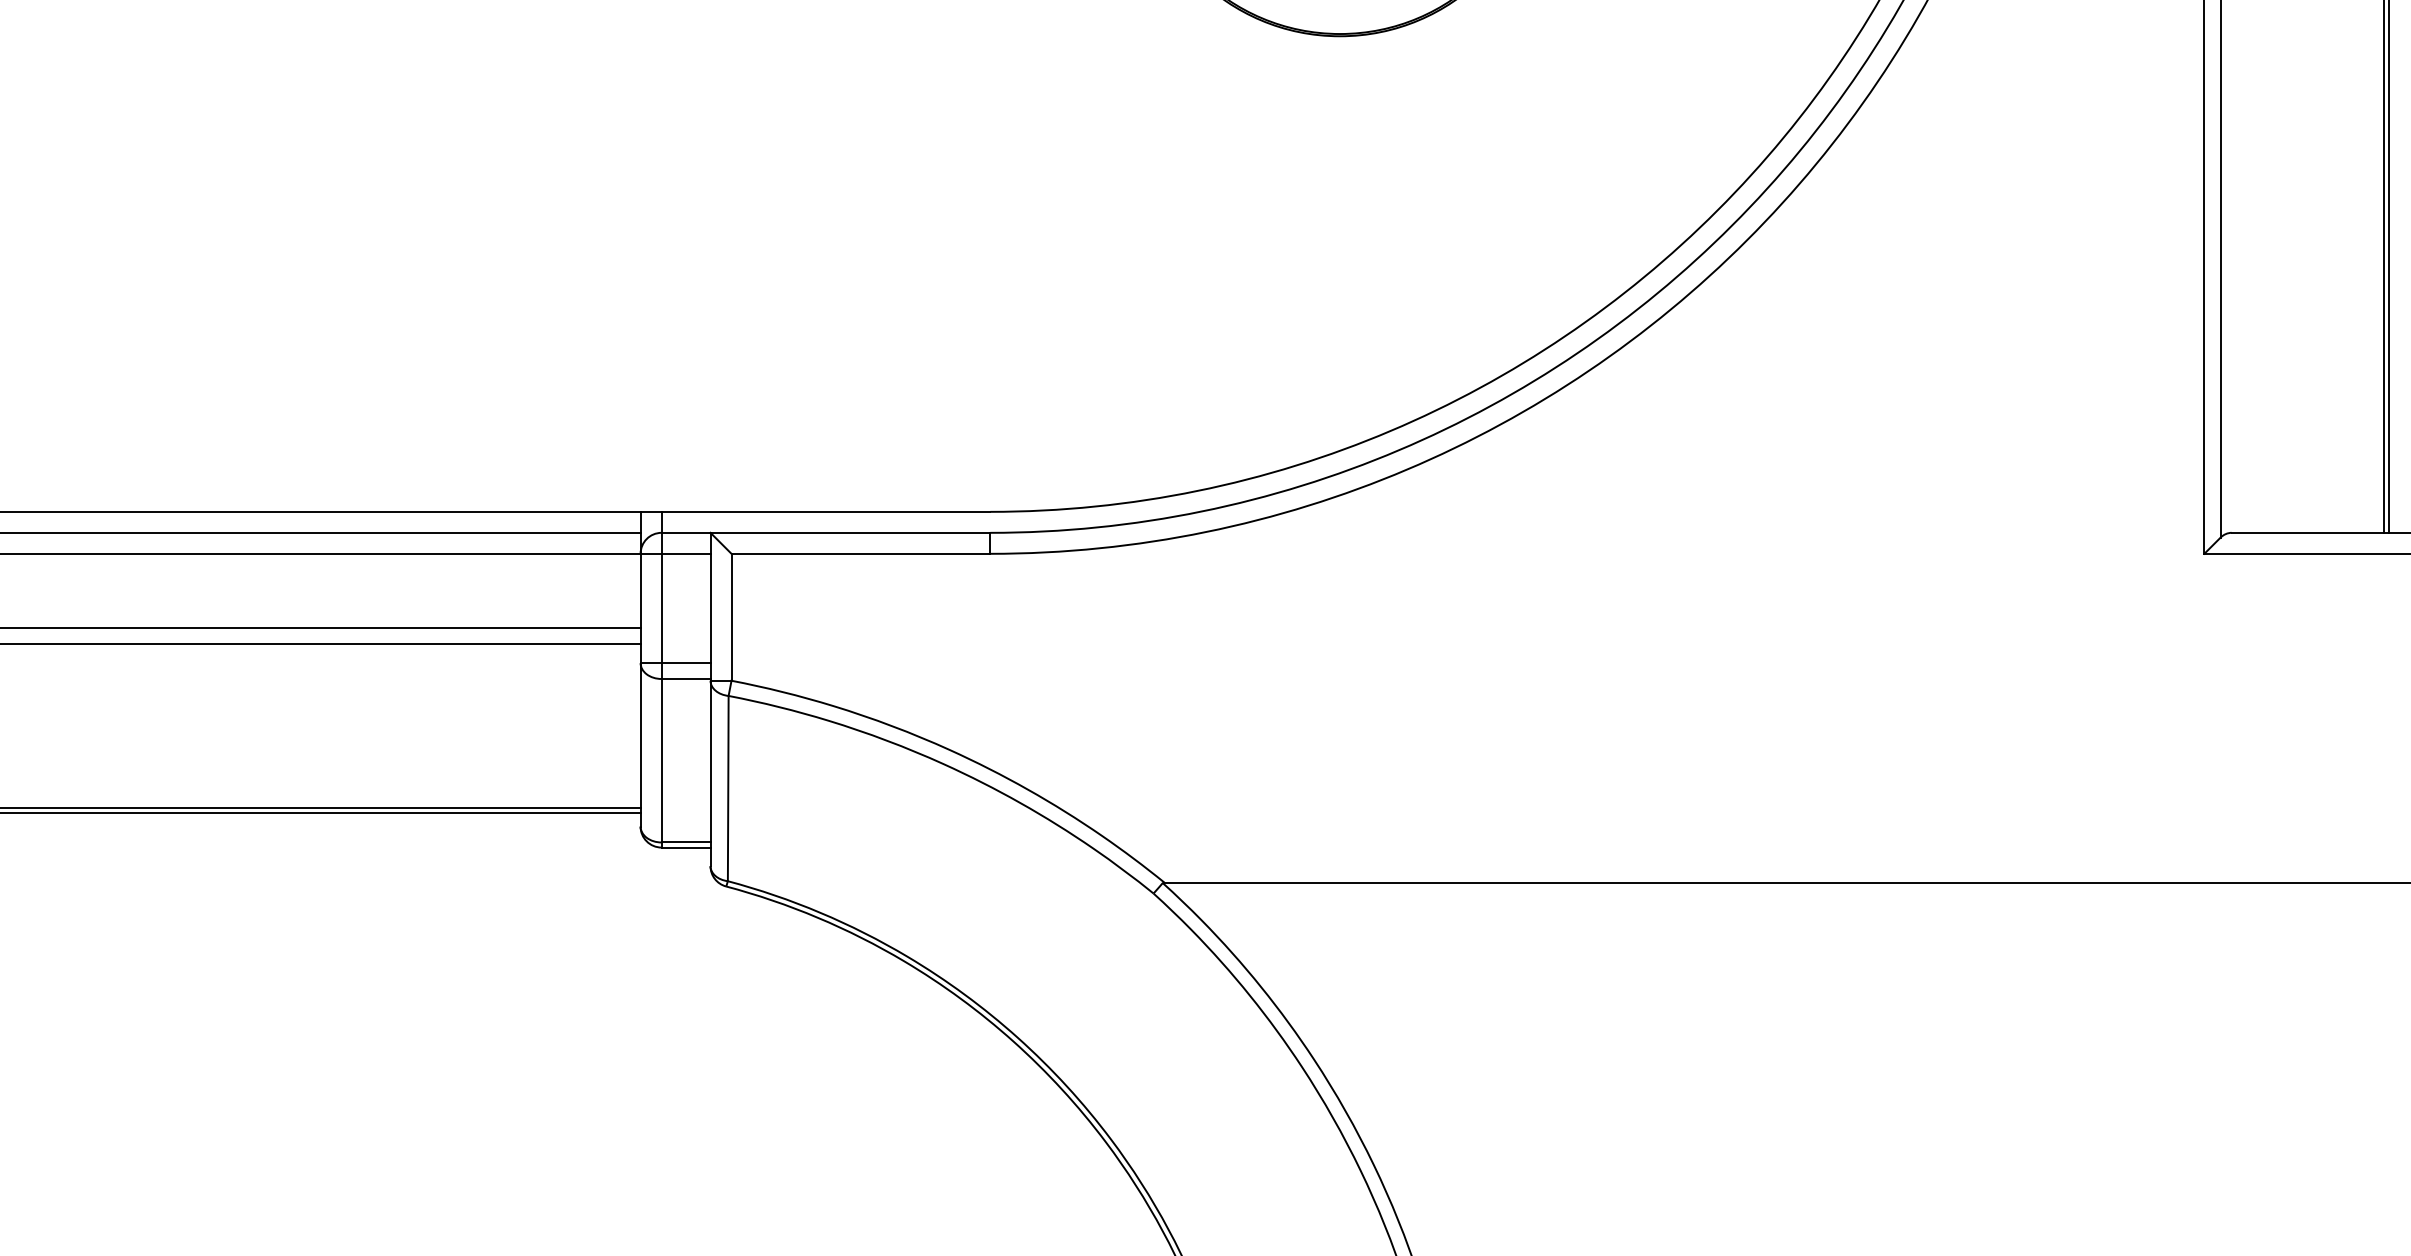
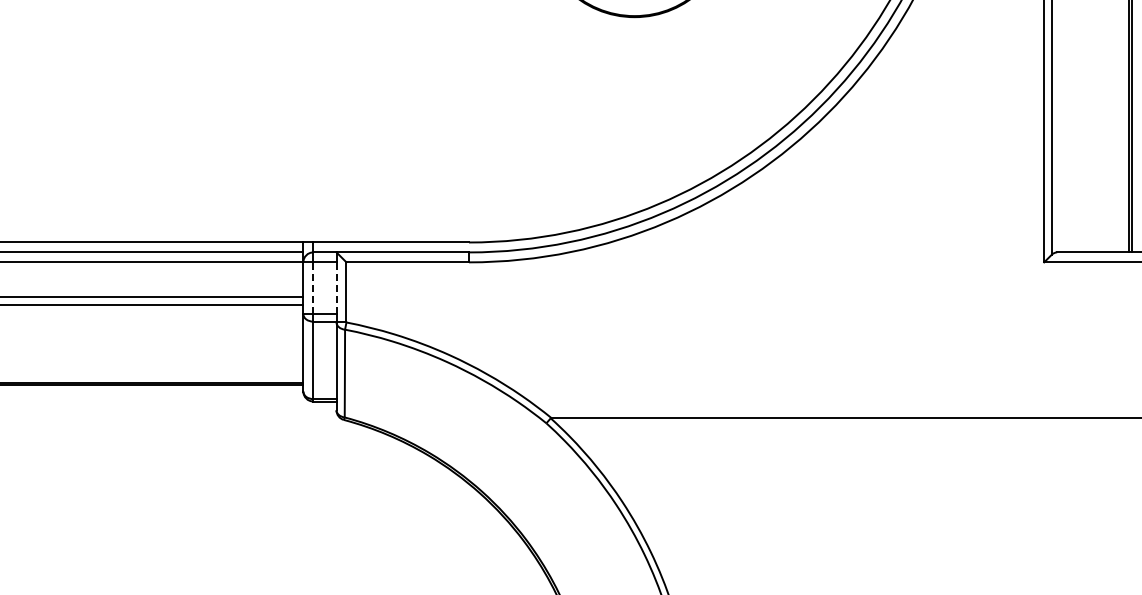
line: (661, 609) -> (313, 288), solid -> dashed
line: (710, 609) -> (336, 288), solid -> dashed

